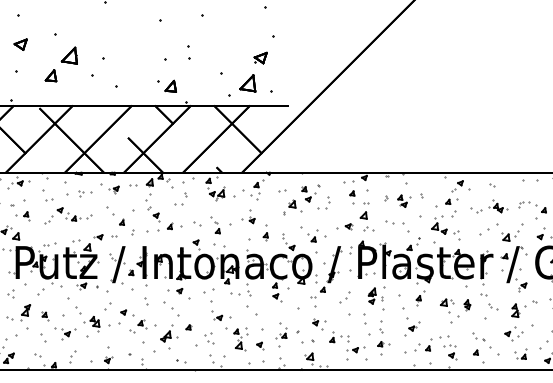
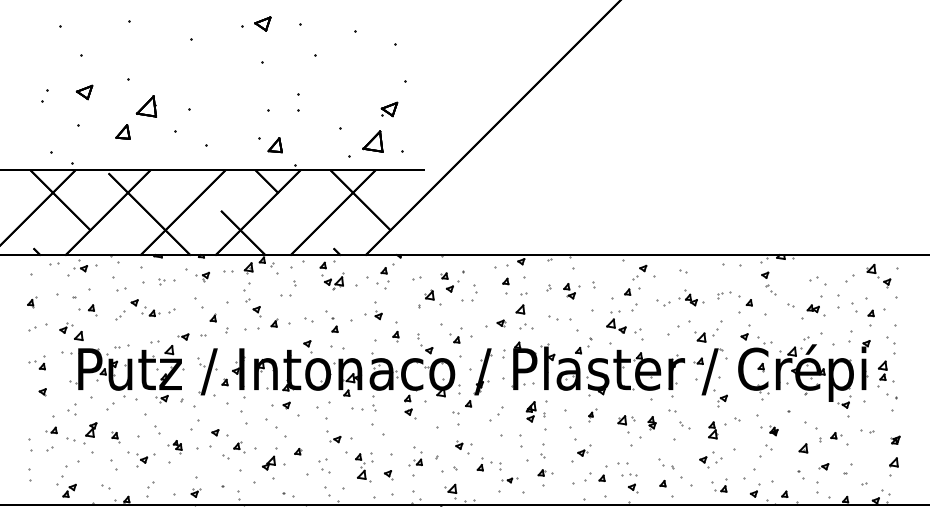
part: (420, 298) -> (592, 414), size x0.7
part: (145, 301) -> (243, 418), size x1.6
part: (91, 324) -> (174, 447), size x0.7
part: (355, 350) -> (509, 480), size x0.7

